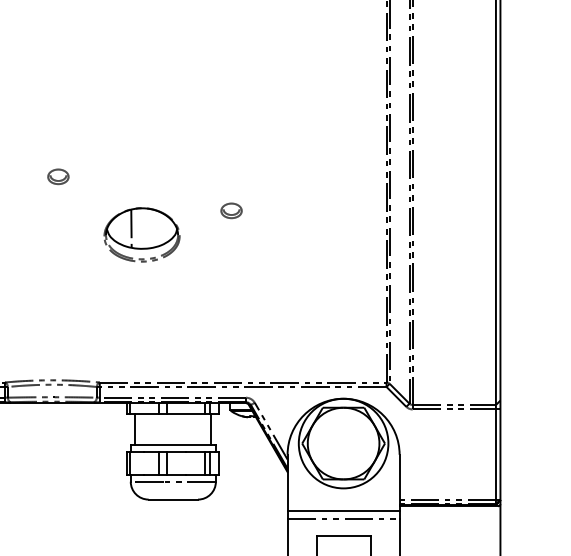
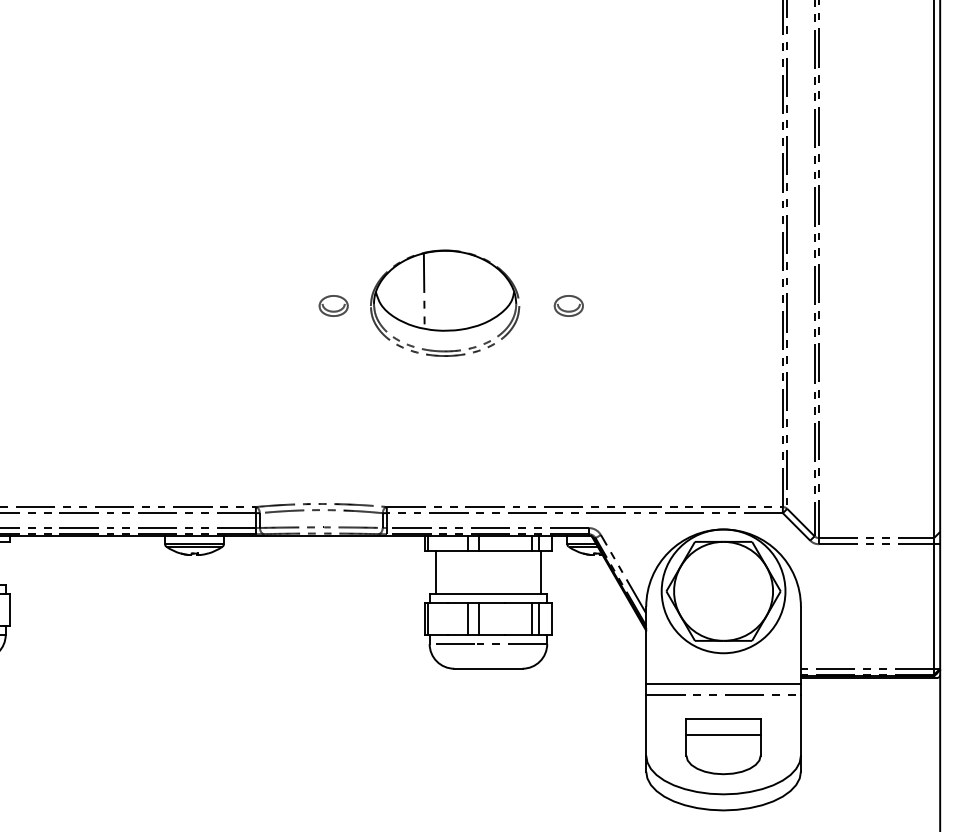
part: (58, 176) -> (333, 305), moved
part: (231, 210) -> (568, 305), moved
part: (142, 234) -> (445, 302), size x1.43
line: (343, 547) -> (723, 734), added

